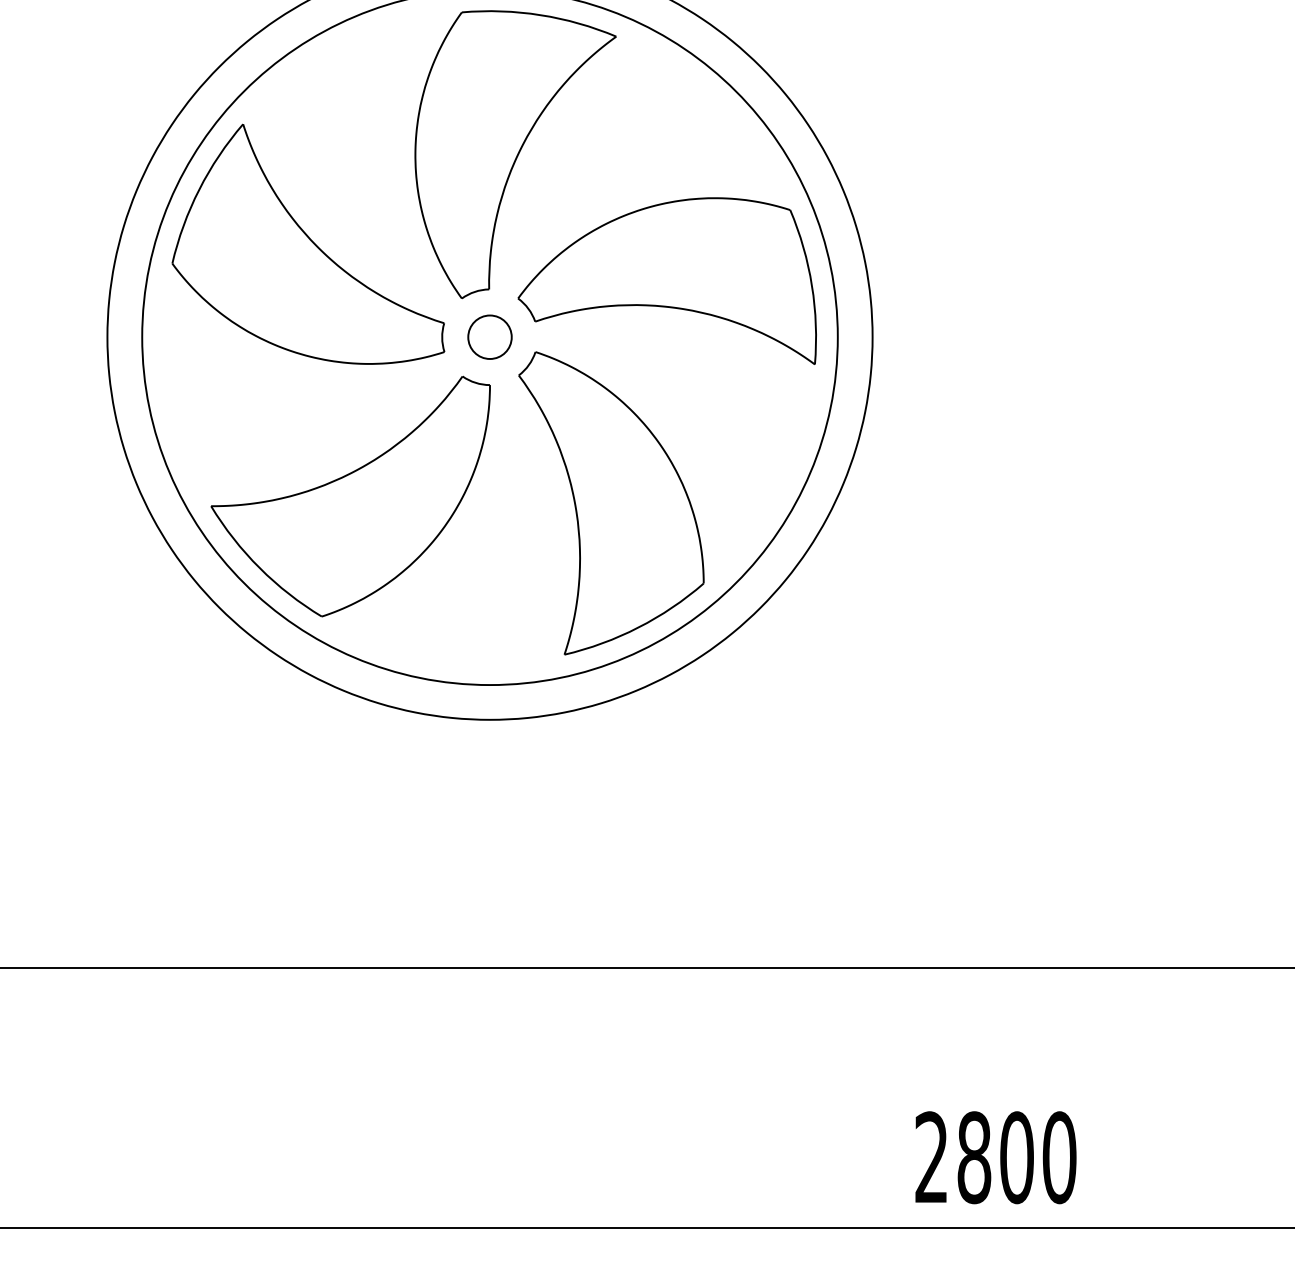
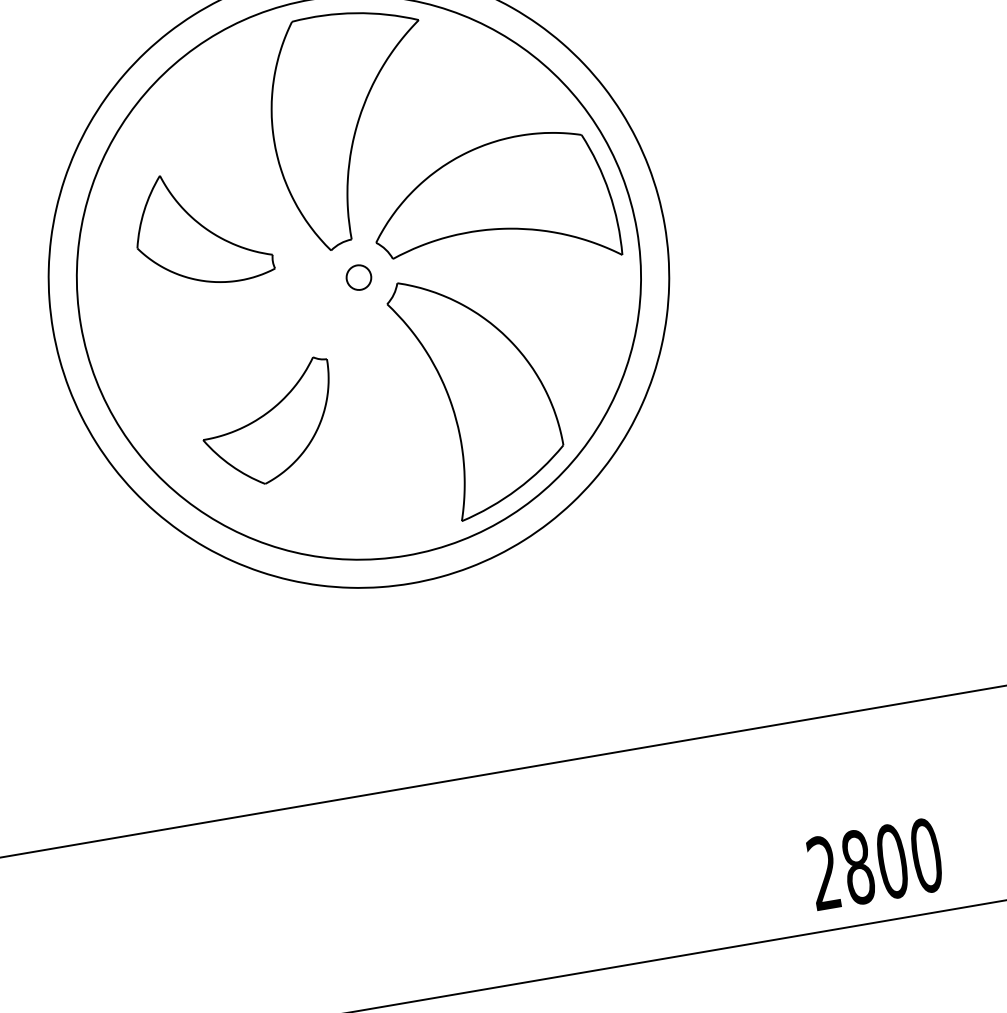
part: (308, 243) -> (201, 227), size x0.6
circle: (489, 337) -> (358, 277), size x0.7
part: (350, 496) -> (269, 424), size x0.6

